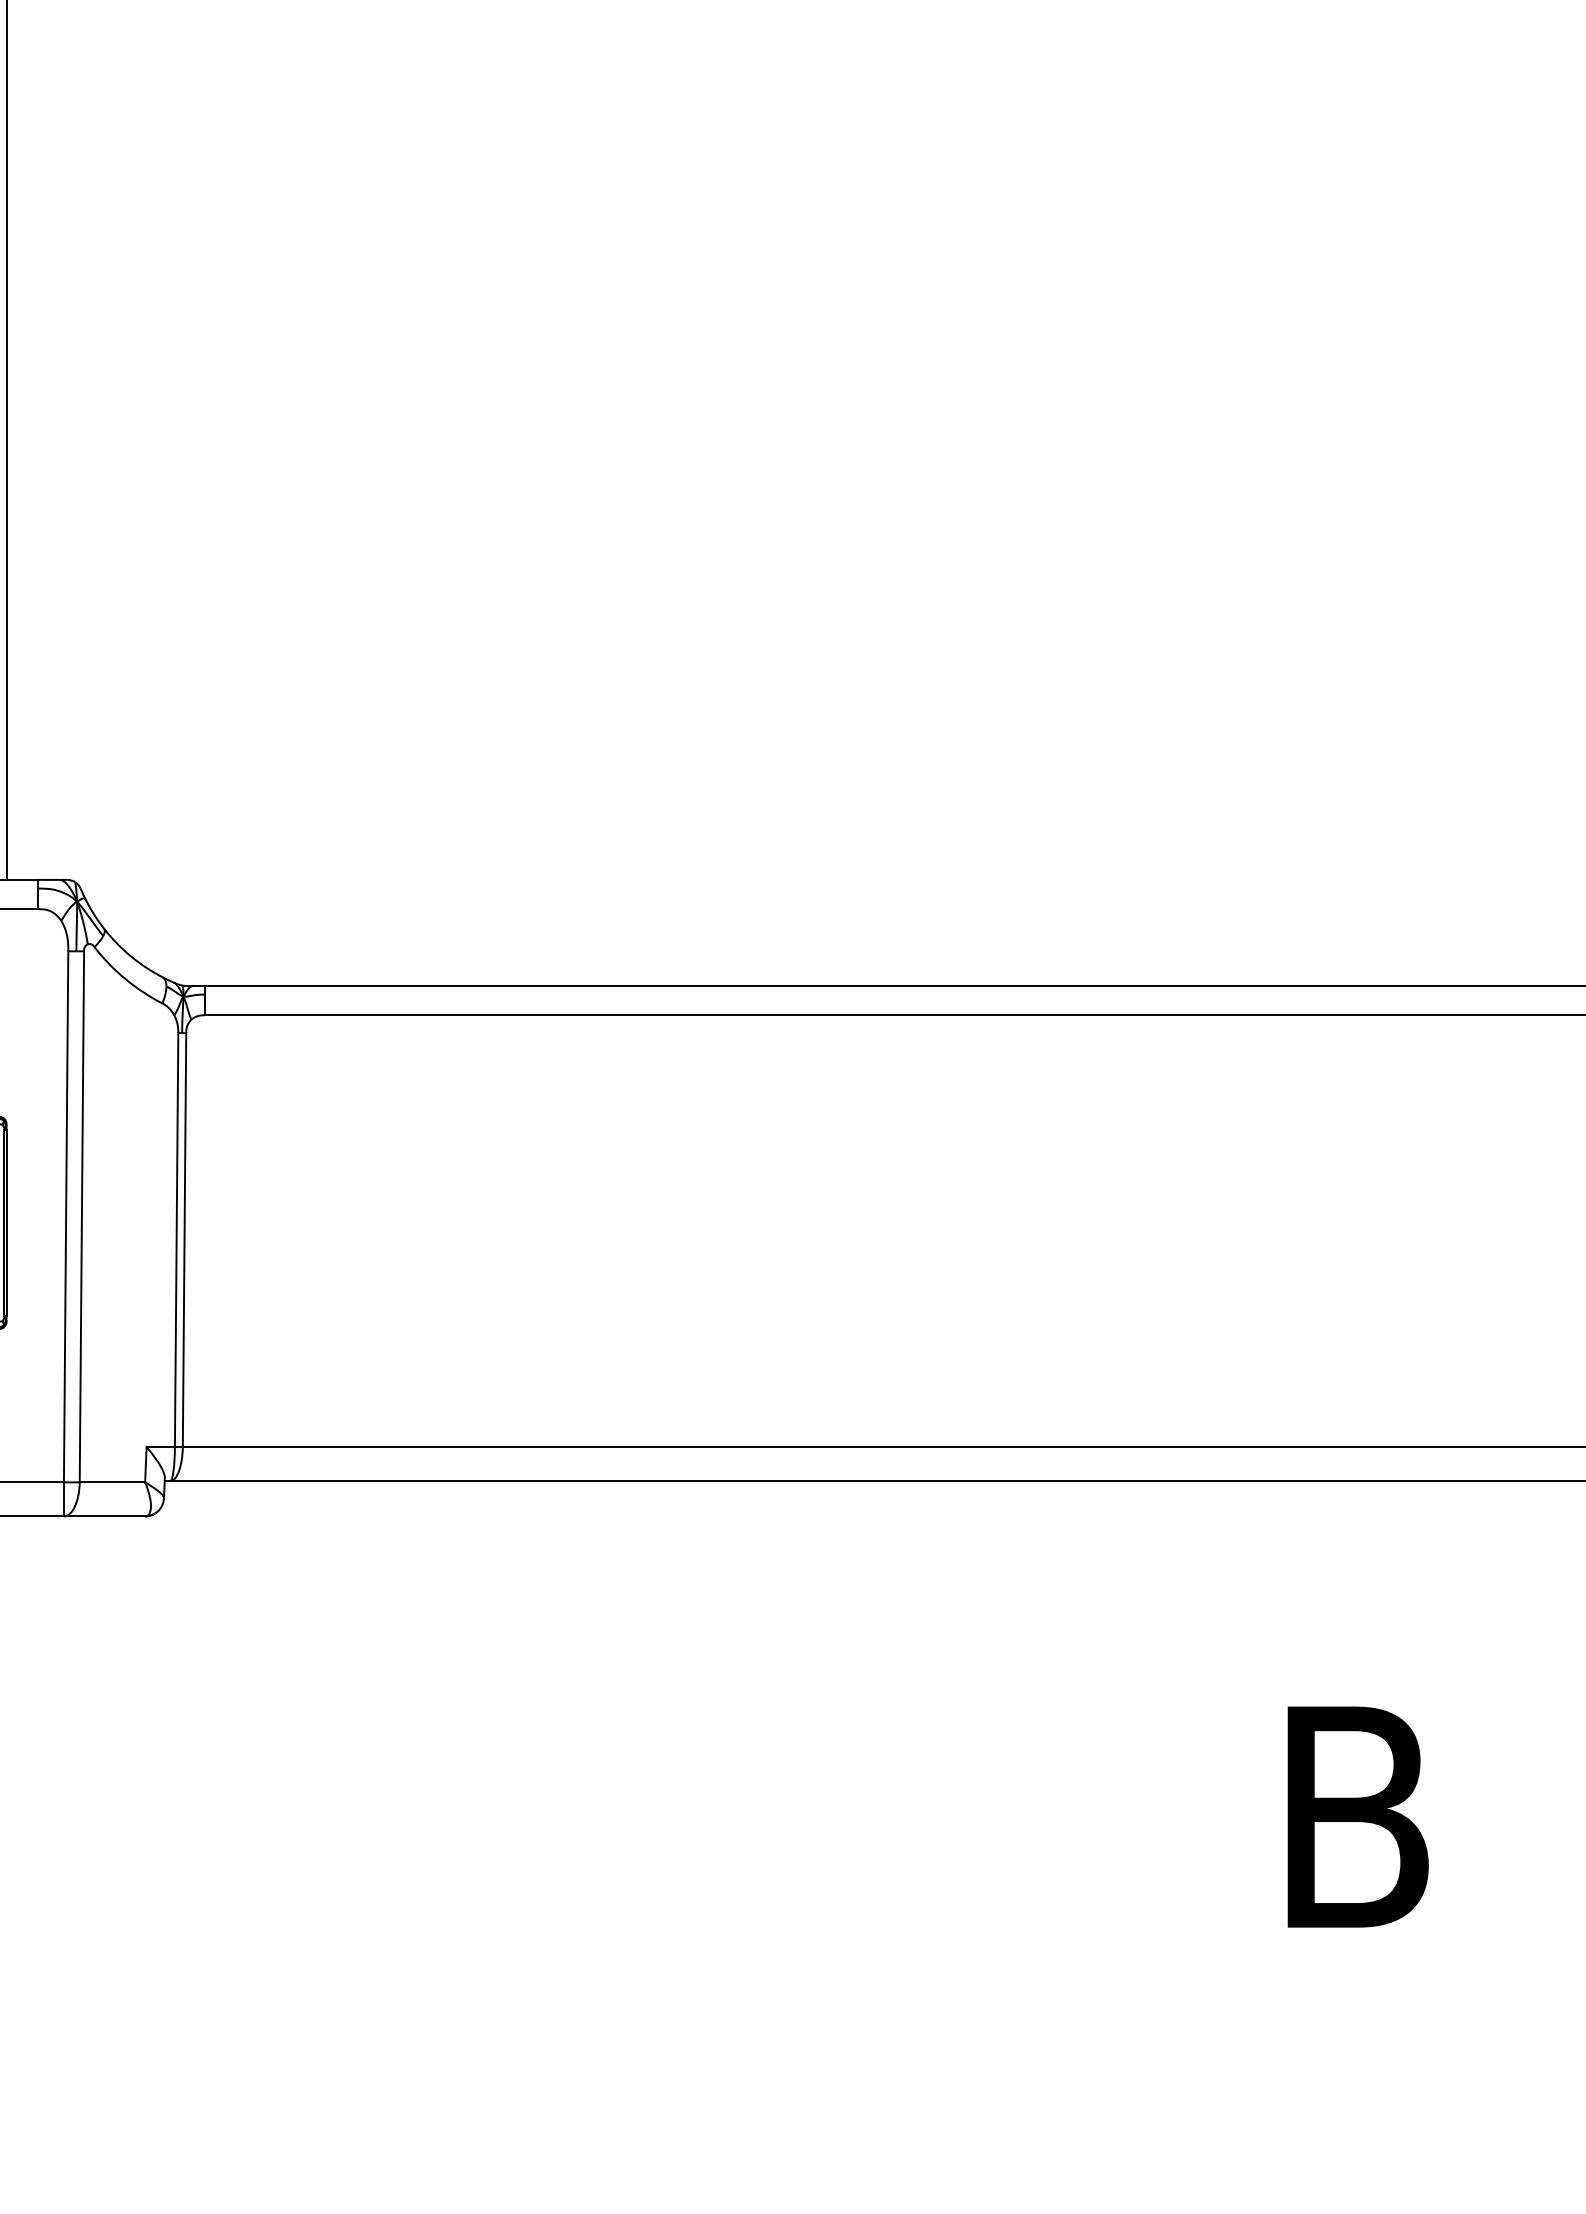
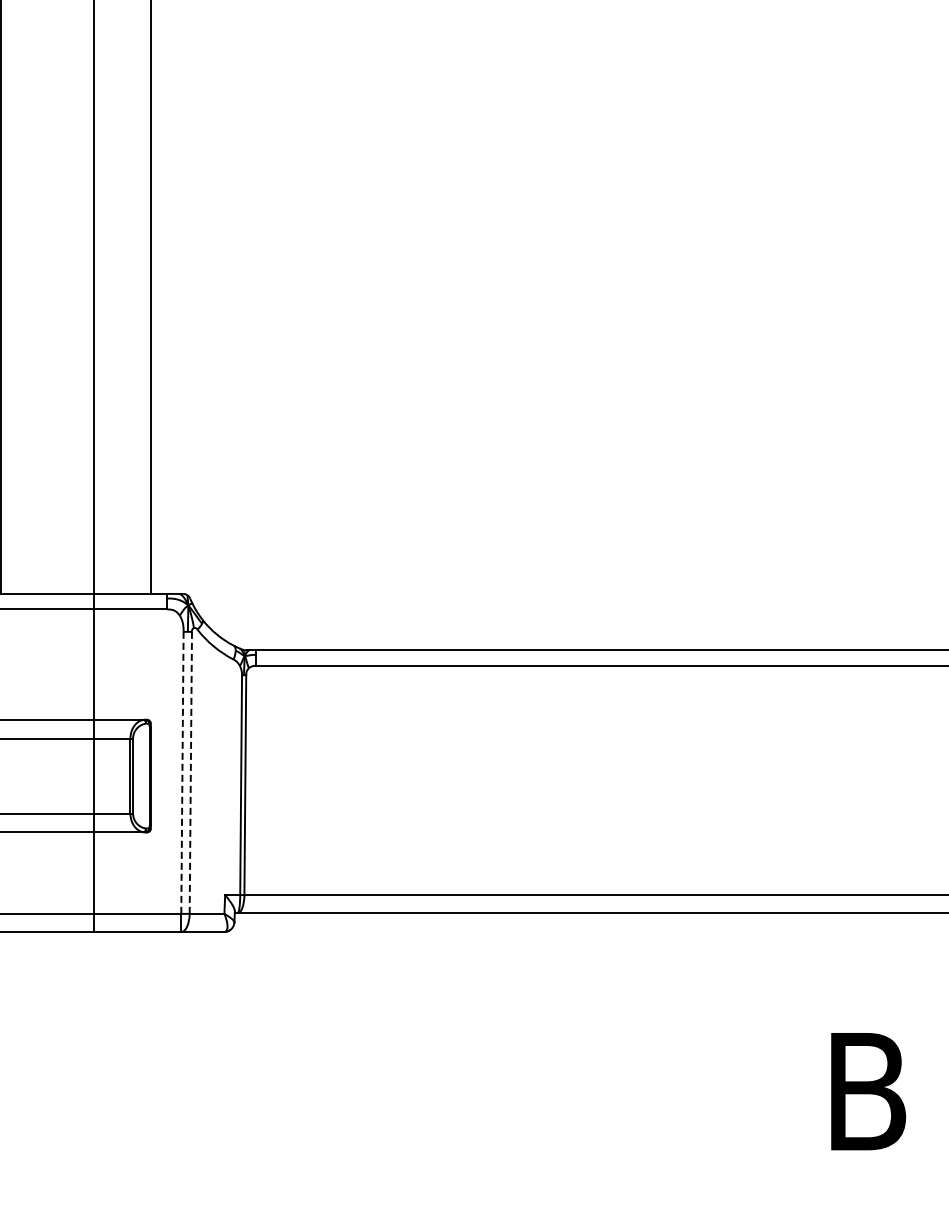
line: (81, 1216) -> (190, 772), solid -> dashed
line: (66, 1218) -> (182, 773), solid -> dashed

